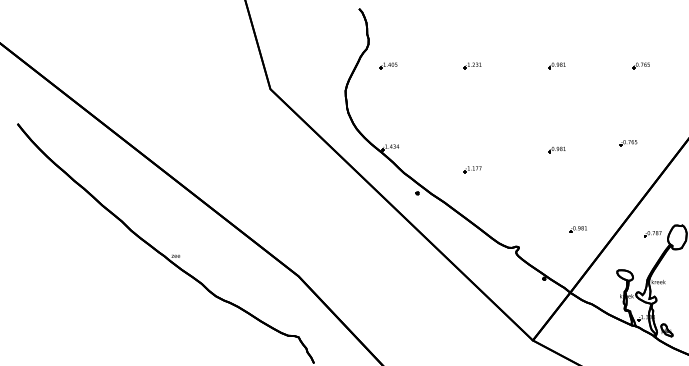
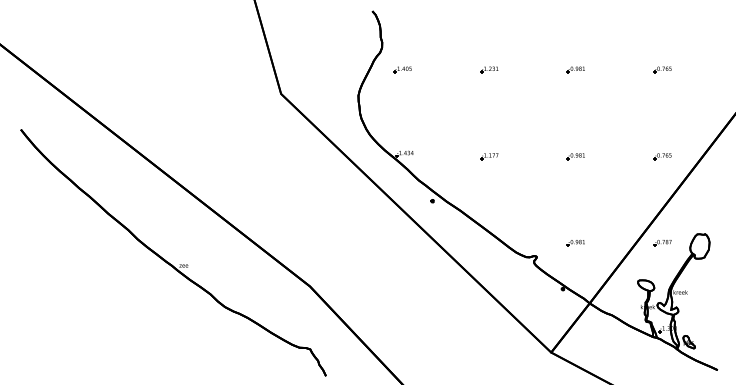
part: (628, 143) -> (662, 156), moved
part: (472, 169) -> (489, 156), moved
part: (577, 228) -> (575, 242), moved
part: (652, 234) -> (662, 243), moved

